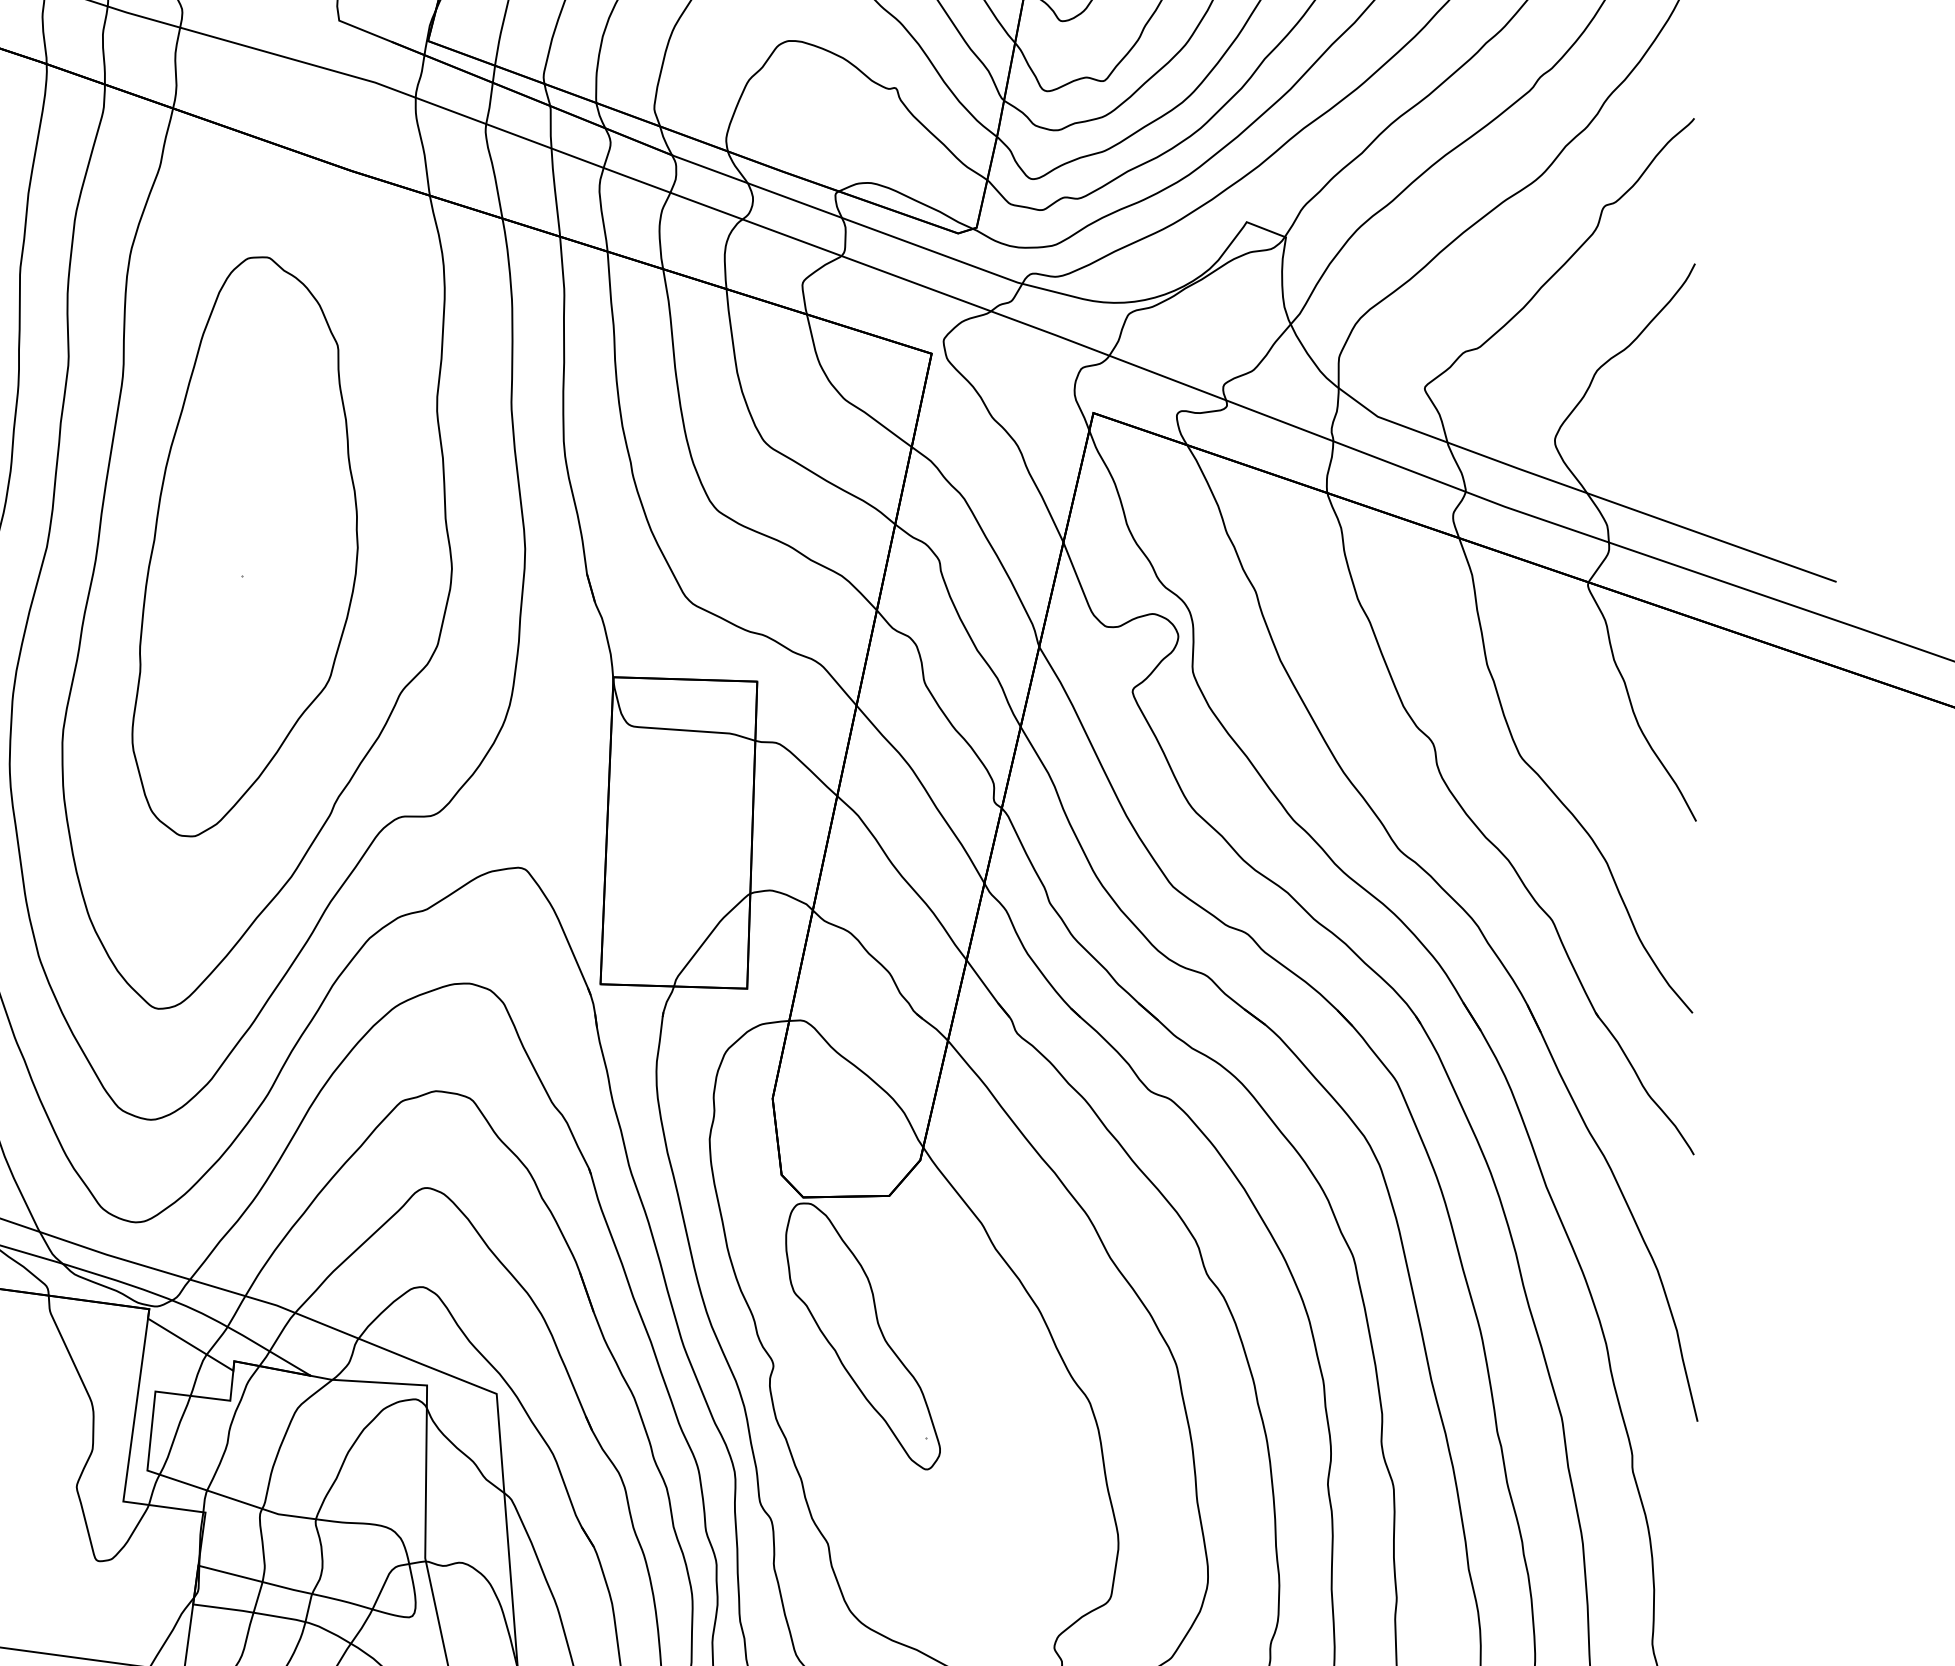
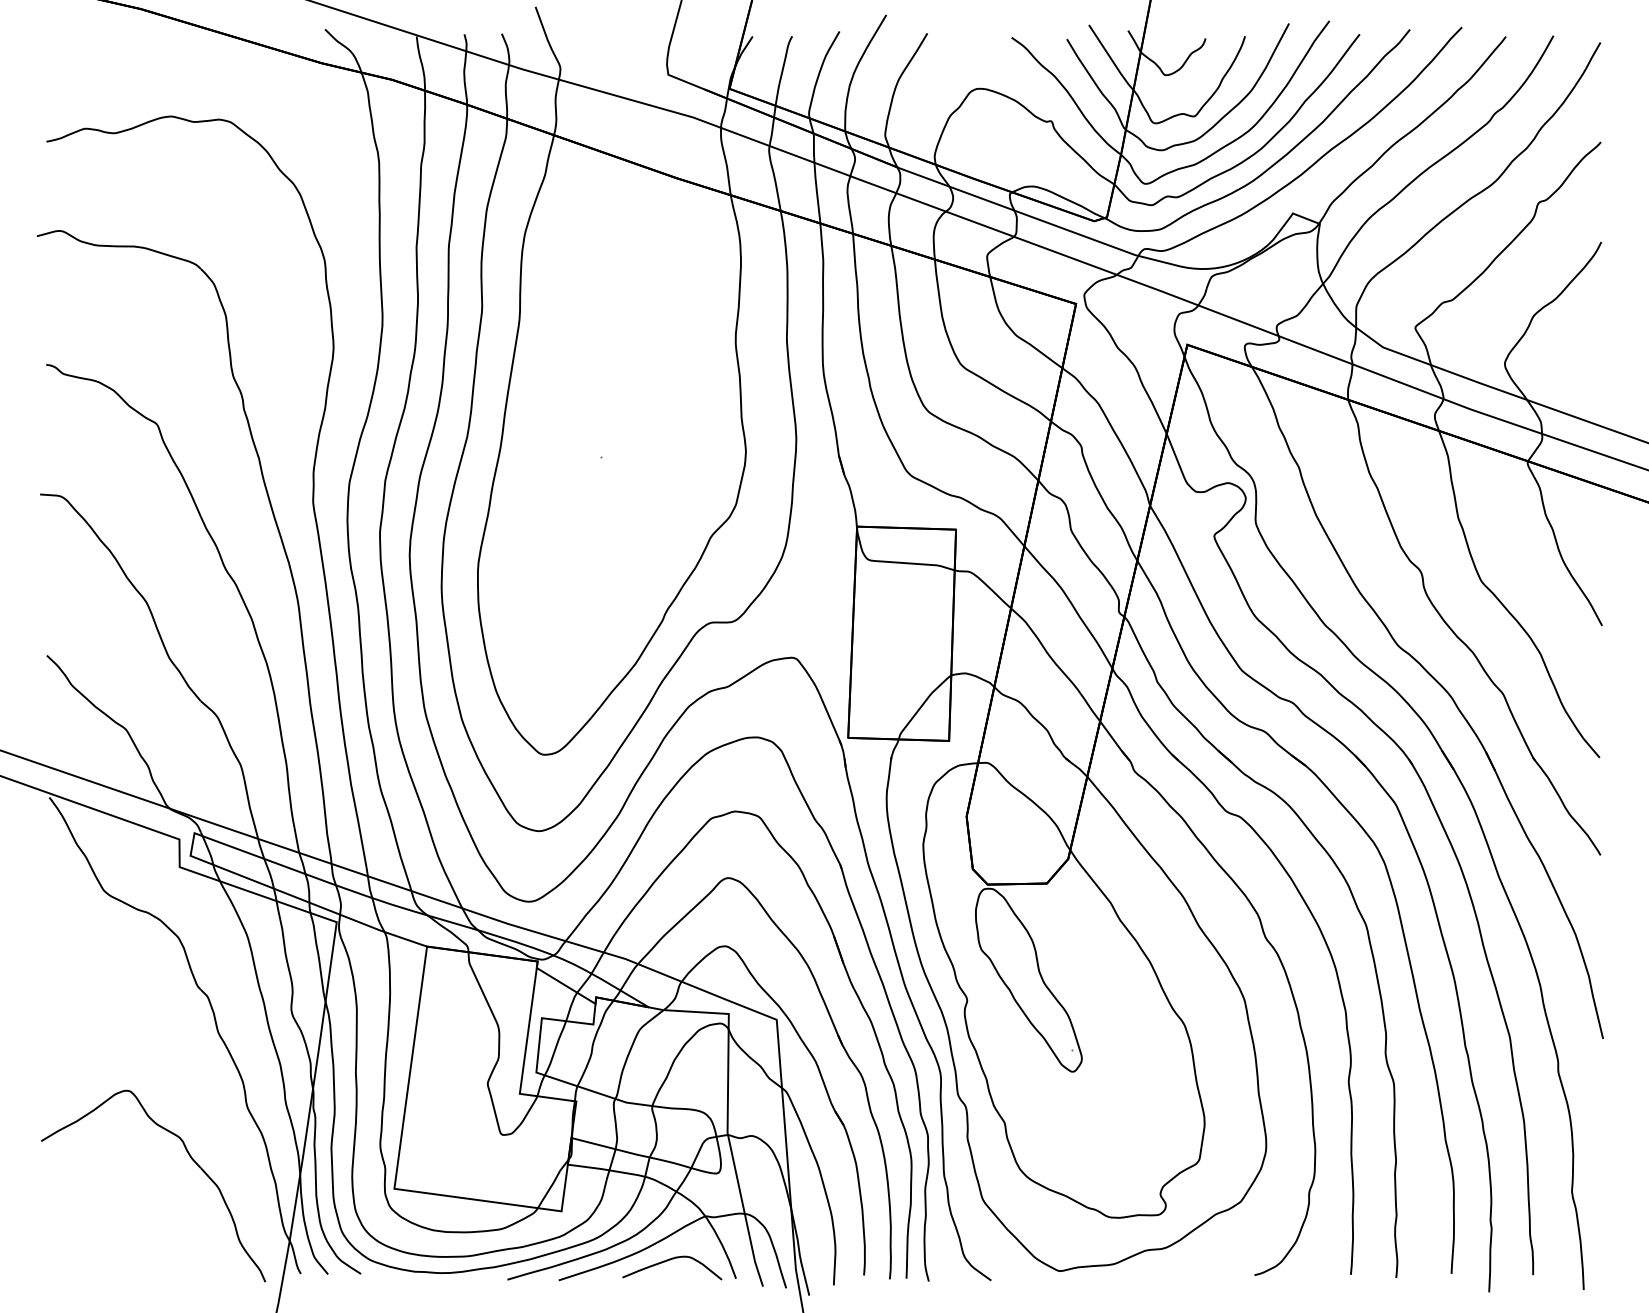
part: (244, 546) -> (603, 436), removed

